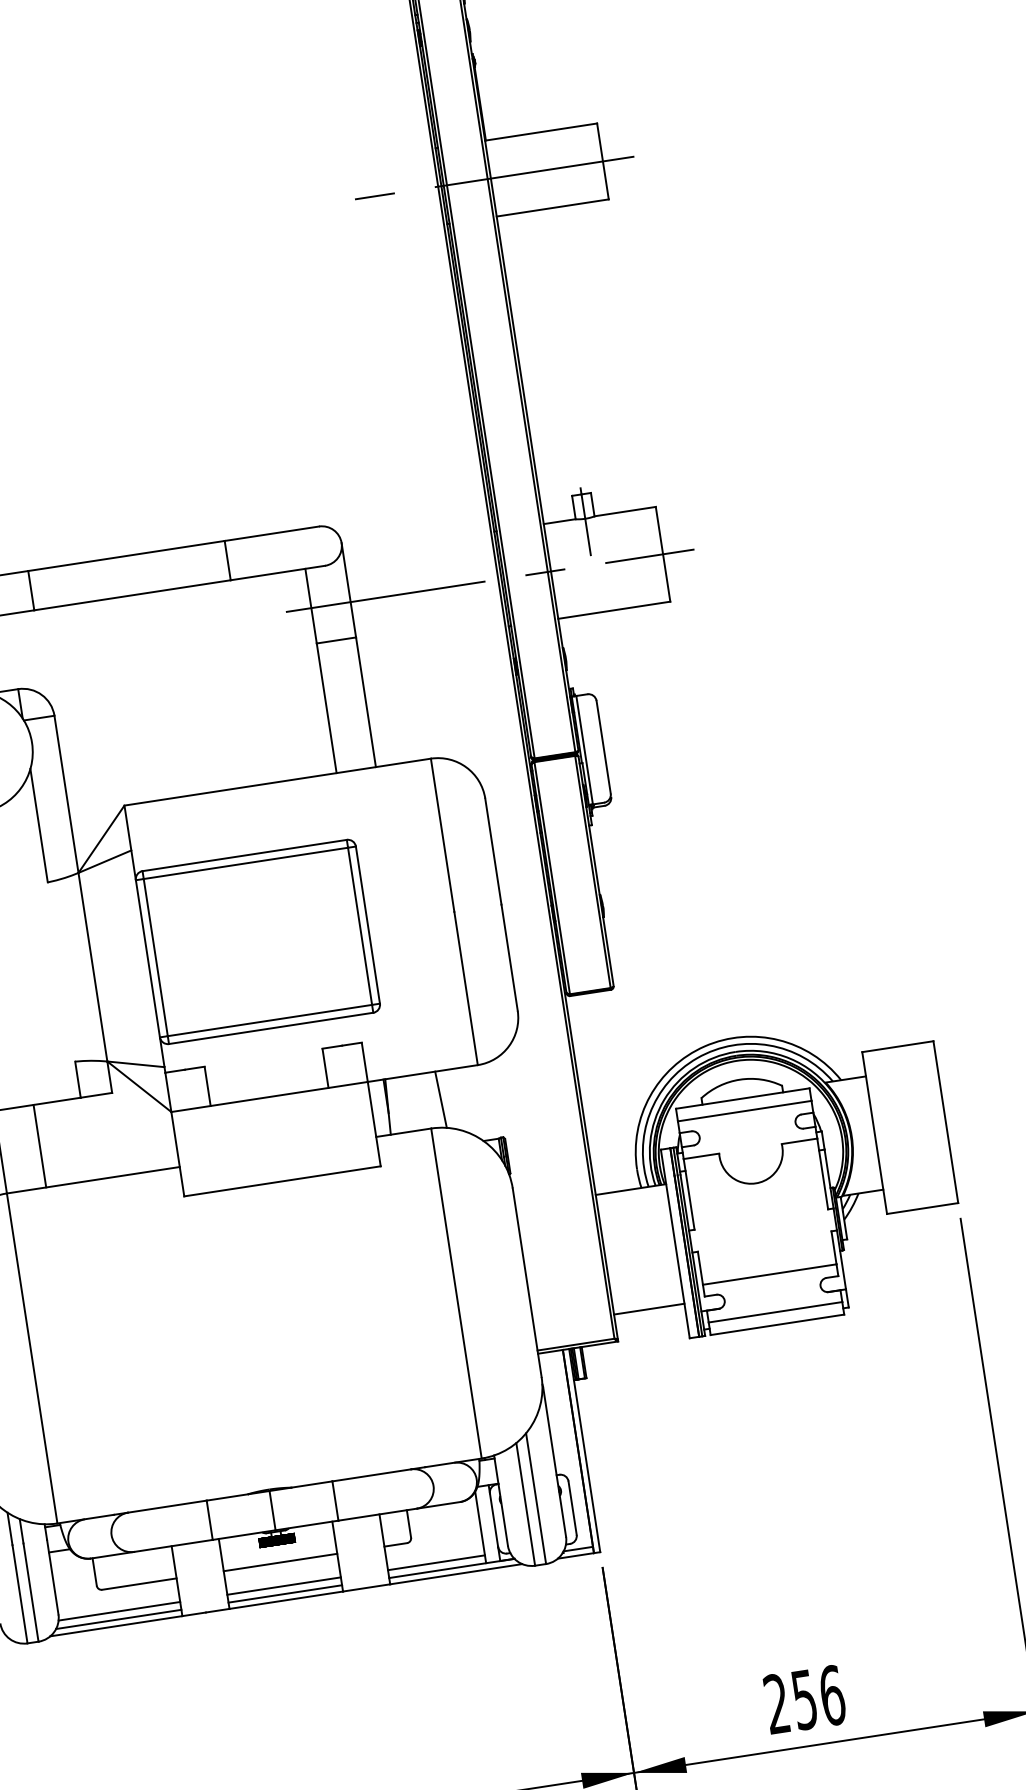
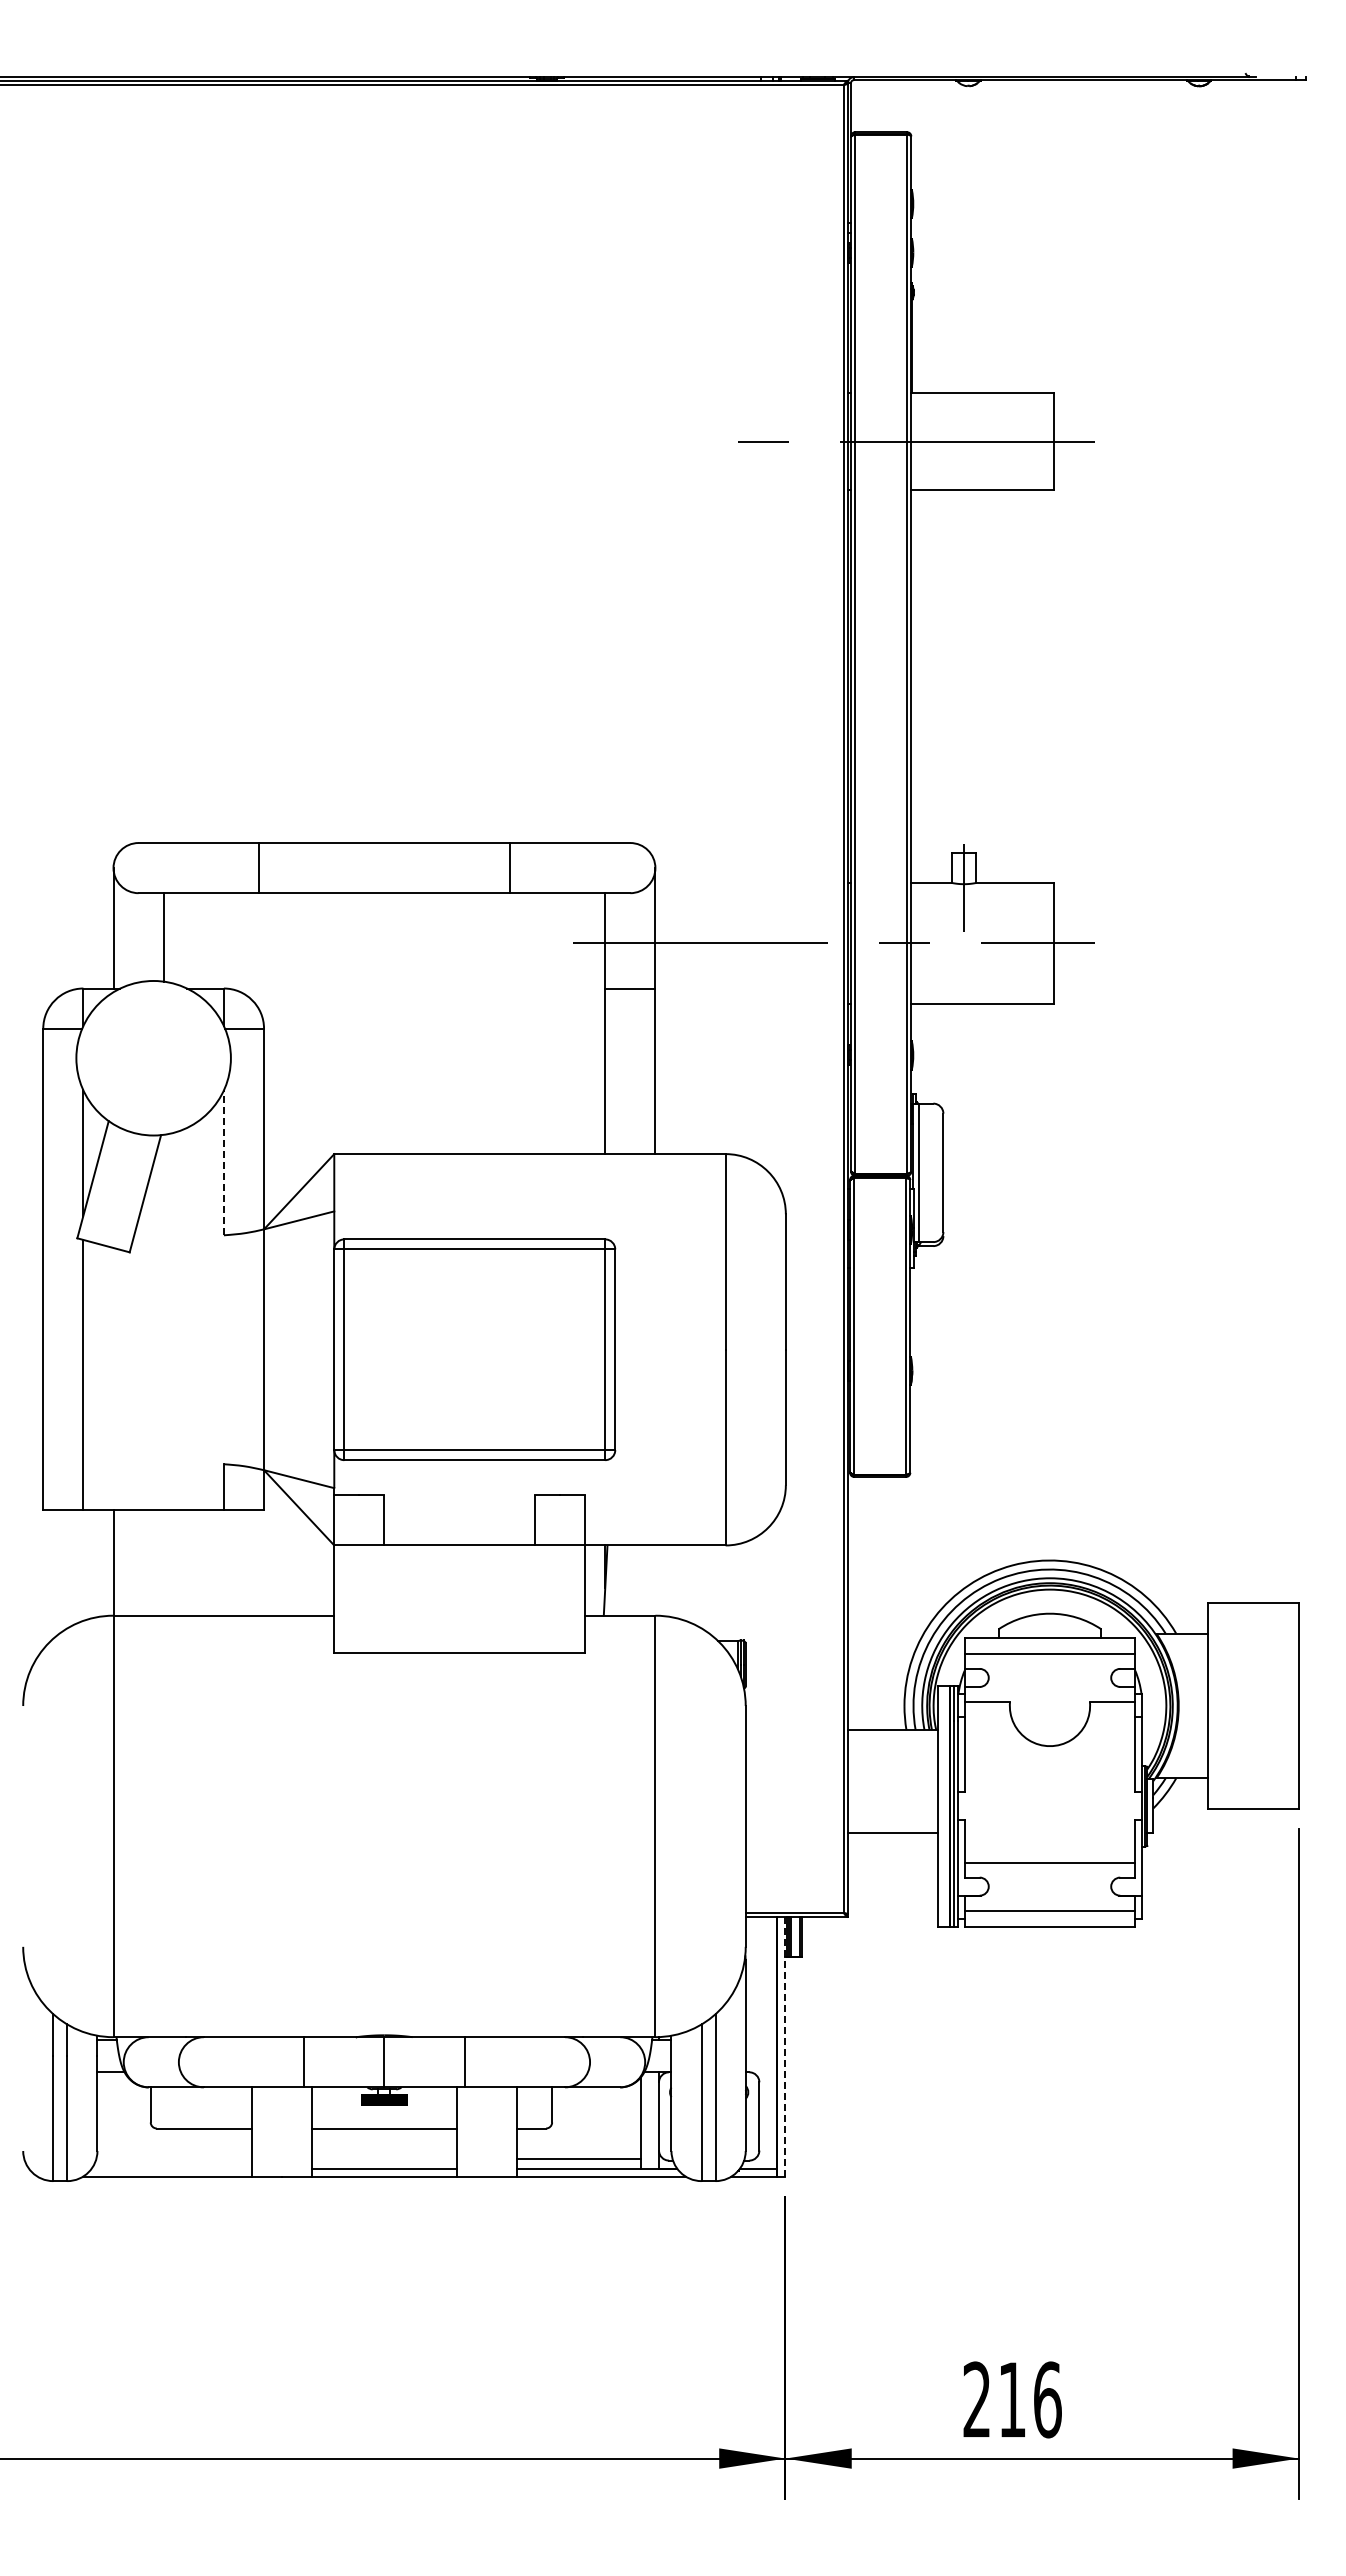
line: (38, 825) -> (223, 1162), solid -> dashed
line: (441, 1099) -> (673, 1581), removed
line: (39, 1145) -> (163, 1562), removed
line: (648, 1309) -> (892, 1832), moved
line: (584, 1450) -> (785, 2046), solid -> dashed
line: (283, 1586) -> (383, 2158), removed
line: (118, 1611) -> (173, 2158), removed
line: (118, 1619) -> (171, 2168), removed
text: (804, 1700) -> (1012, 2400), 256 -> 216

